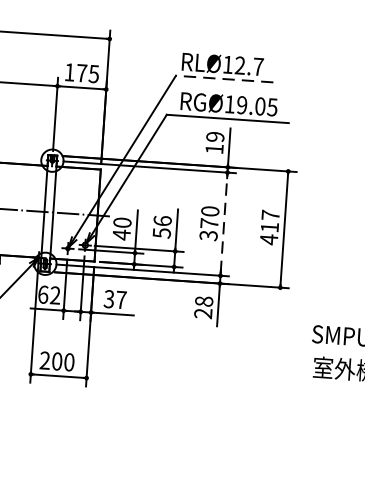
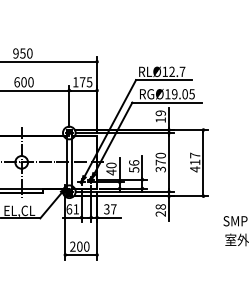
line: (224, 79) -> (163, 80), dashed -> solid
line: (224, 224) -> (169, 162), dashed -> solid
text: (54, 295) -> (75, 209), 62 -> 61

